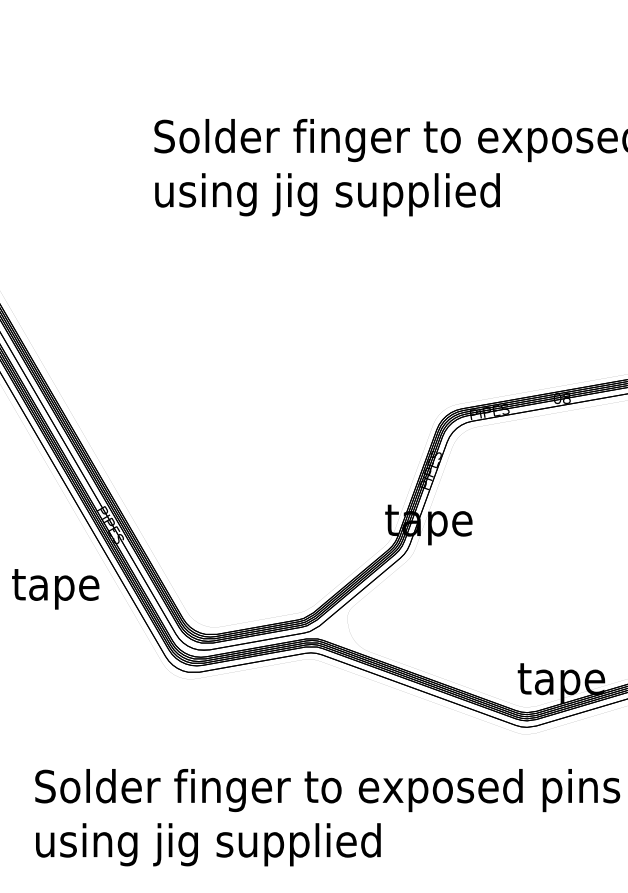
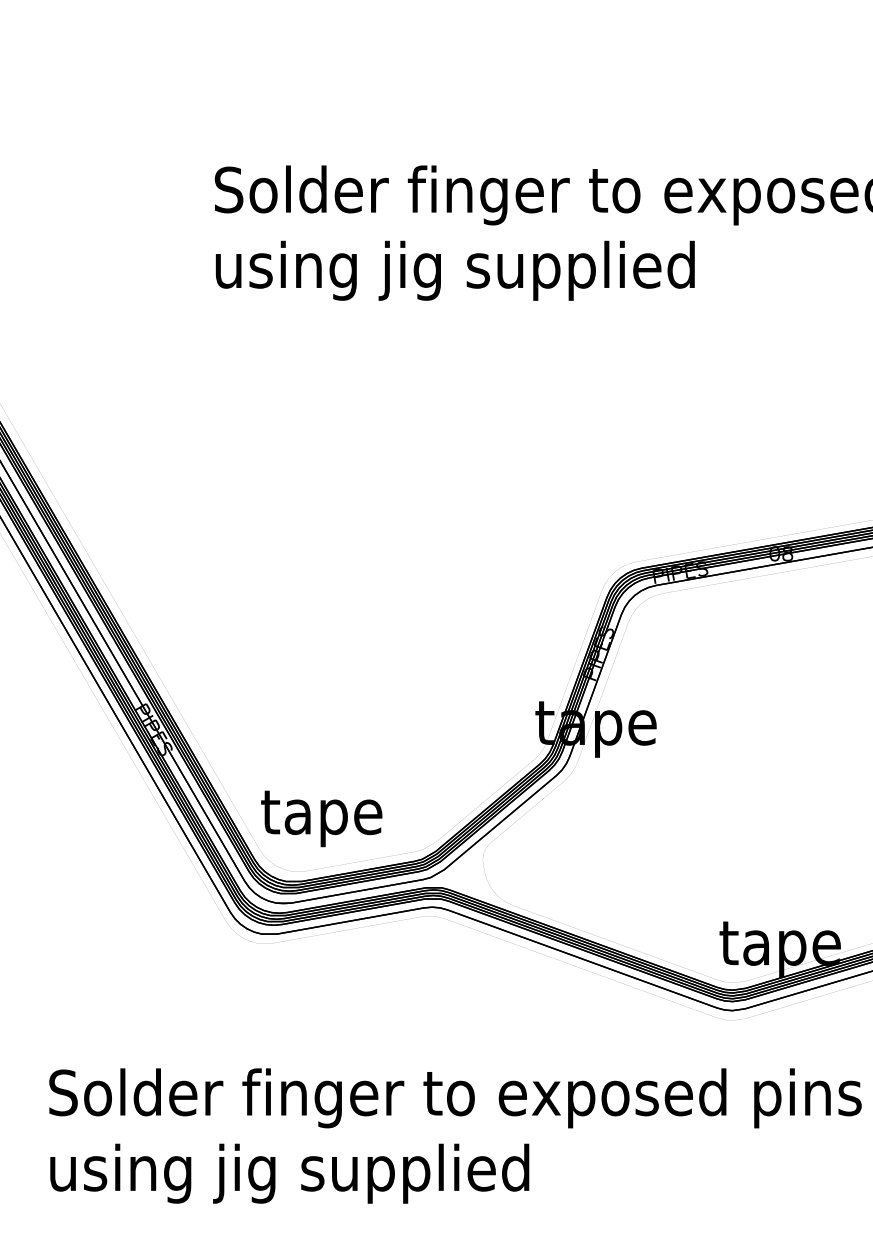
text: (55, 589) -> (321, 818), moved

